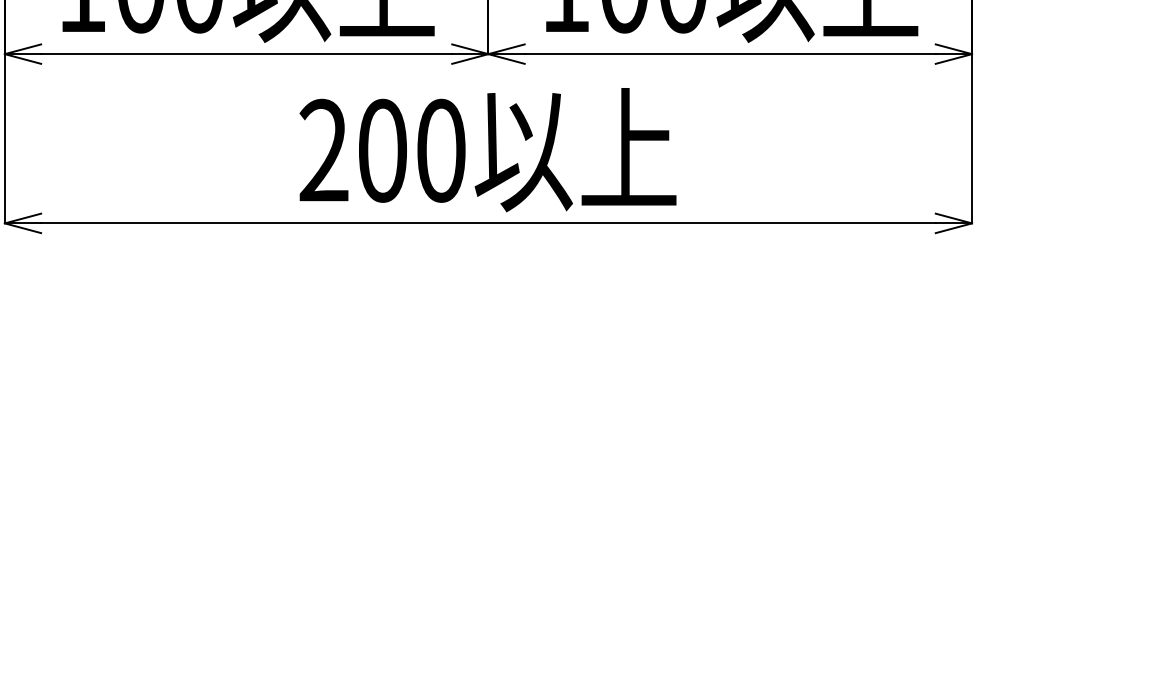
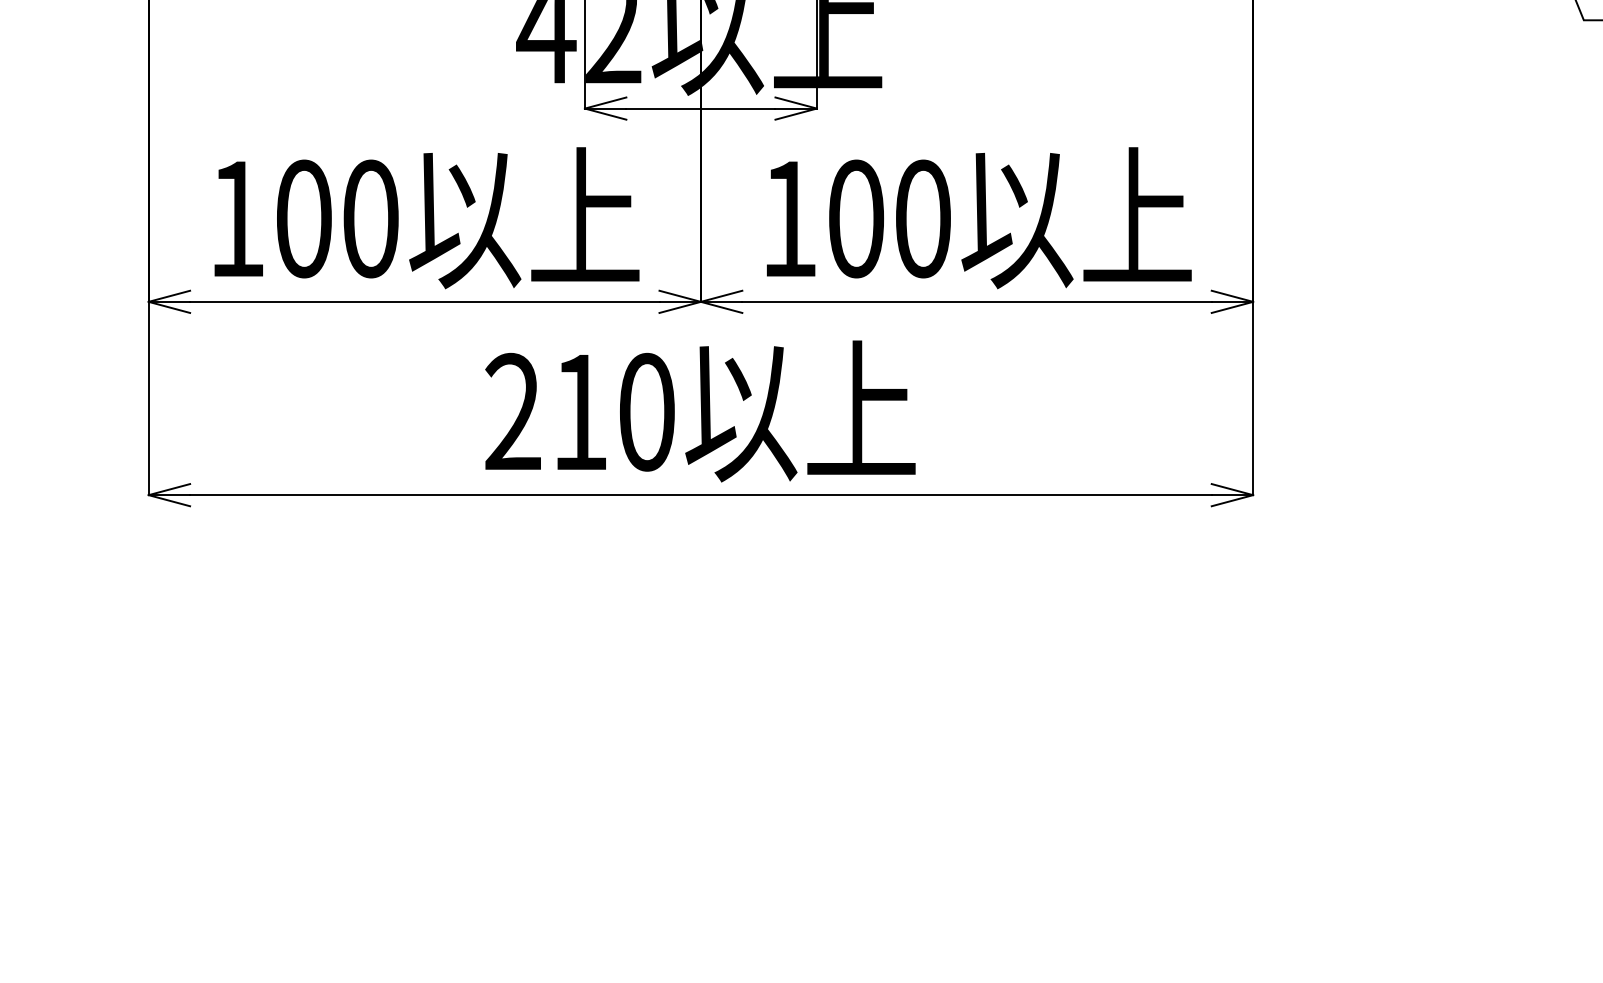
text: (383, 150) -> (580, 411), 200 -> 210

